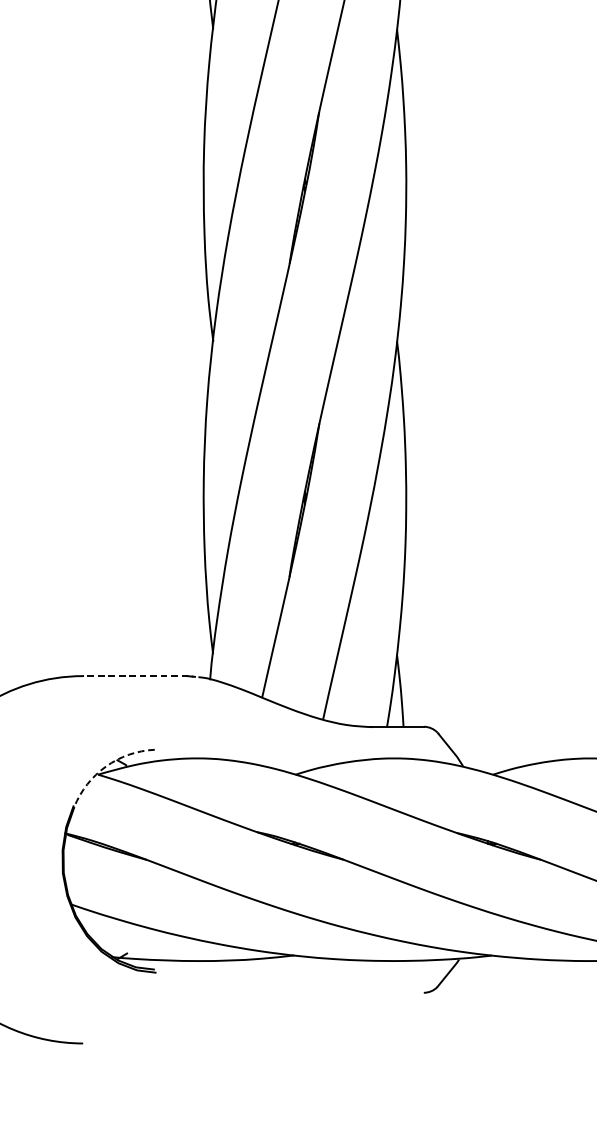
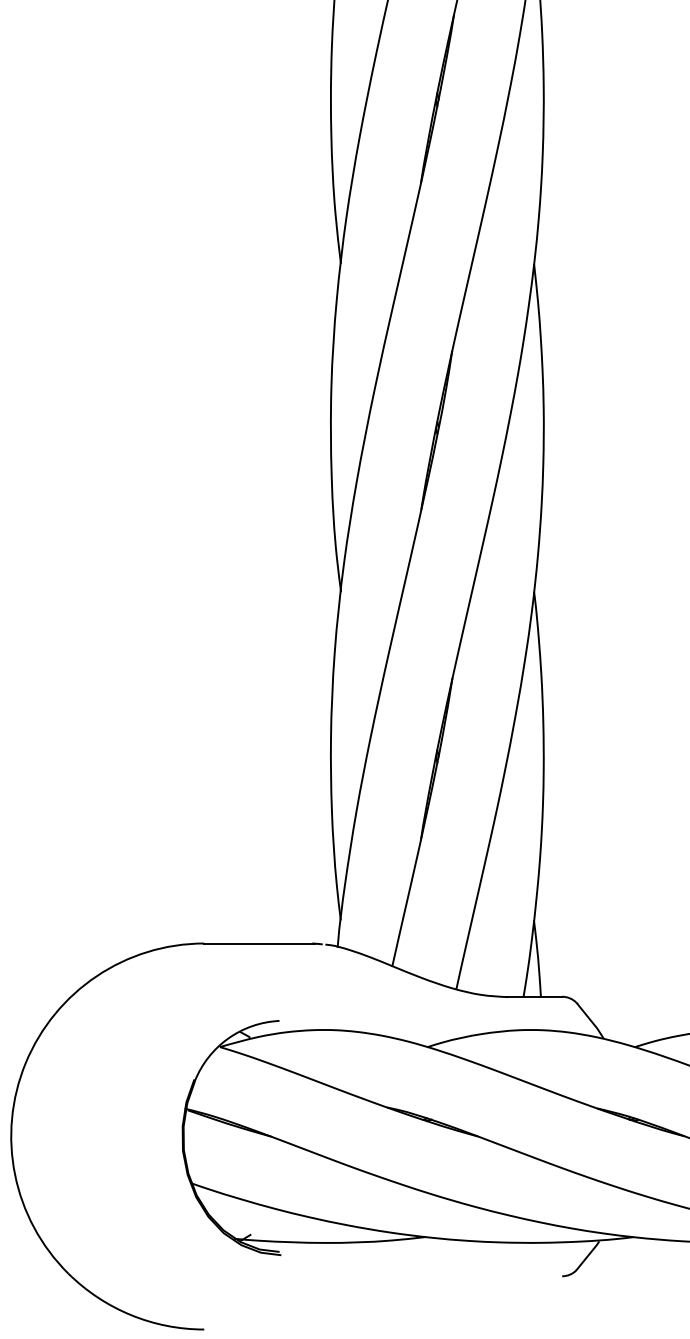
line: (135, 676) -> (259, 943), dashed -> solid
arc: (106, 766) -> (228, 1038), dashed -> solid

